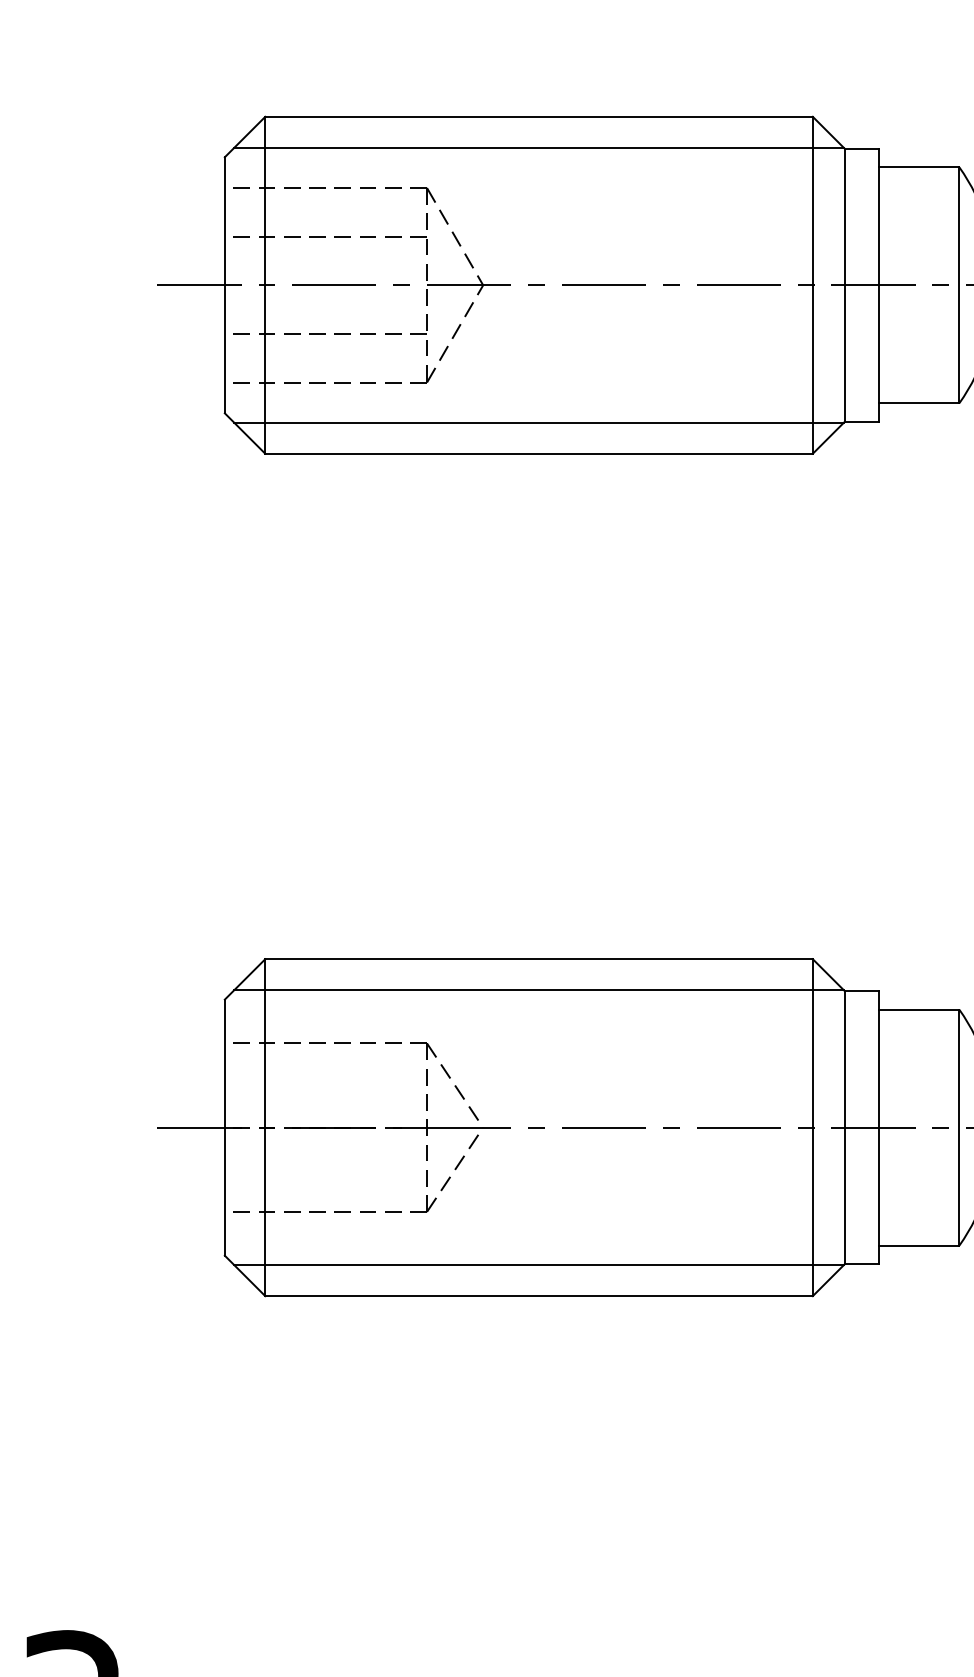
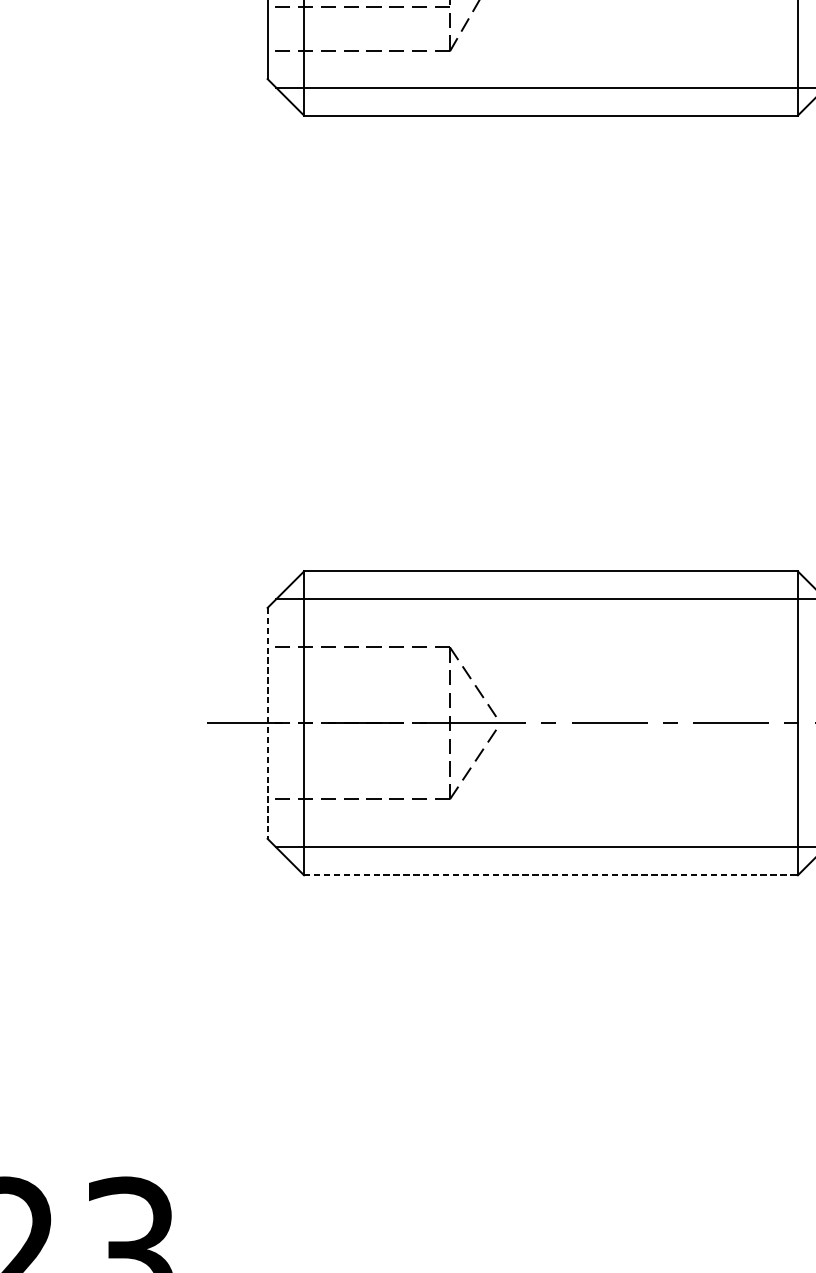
line: (224, 1128) -> (267, 724), solid -> dashed
line: (539, 1296) -> (551, 875), solid -> dashed

